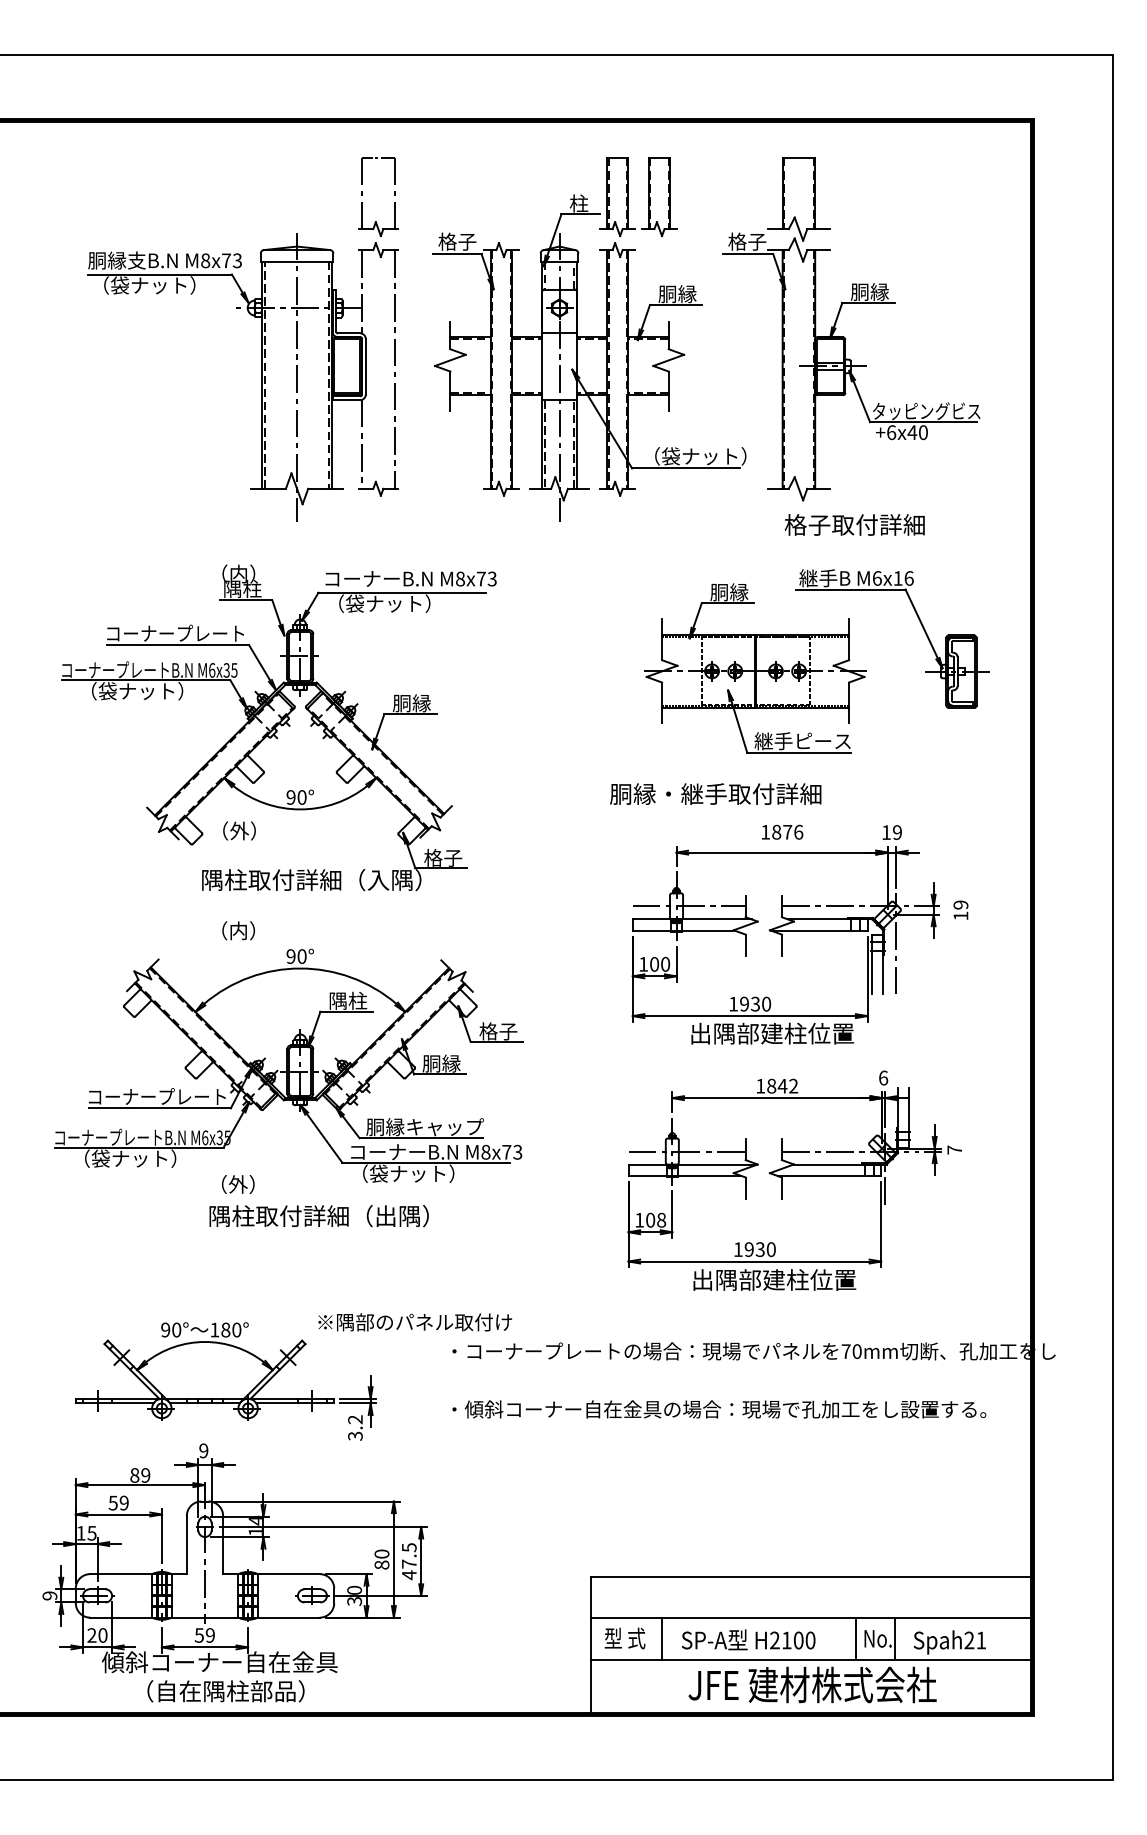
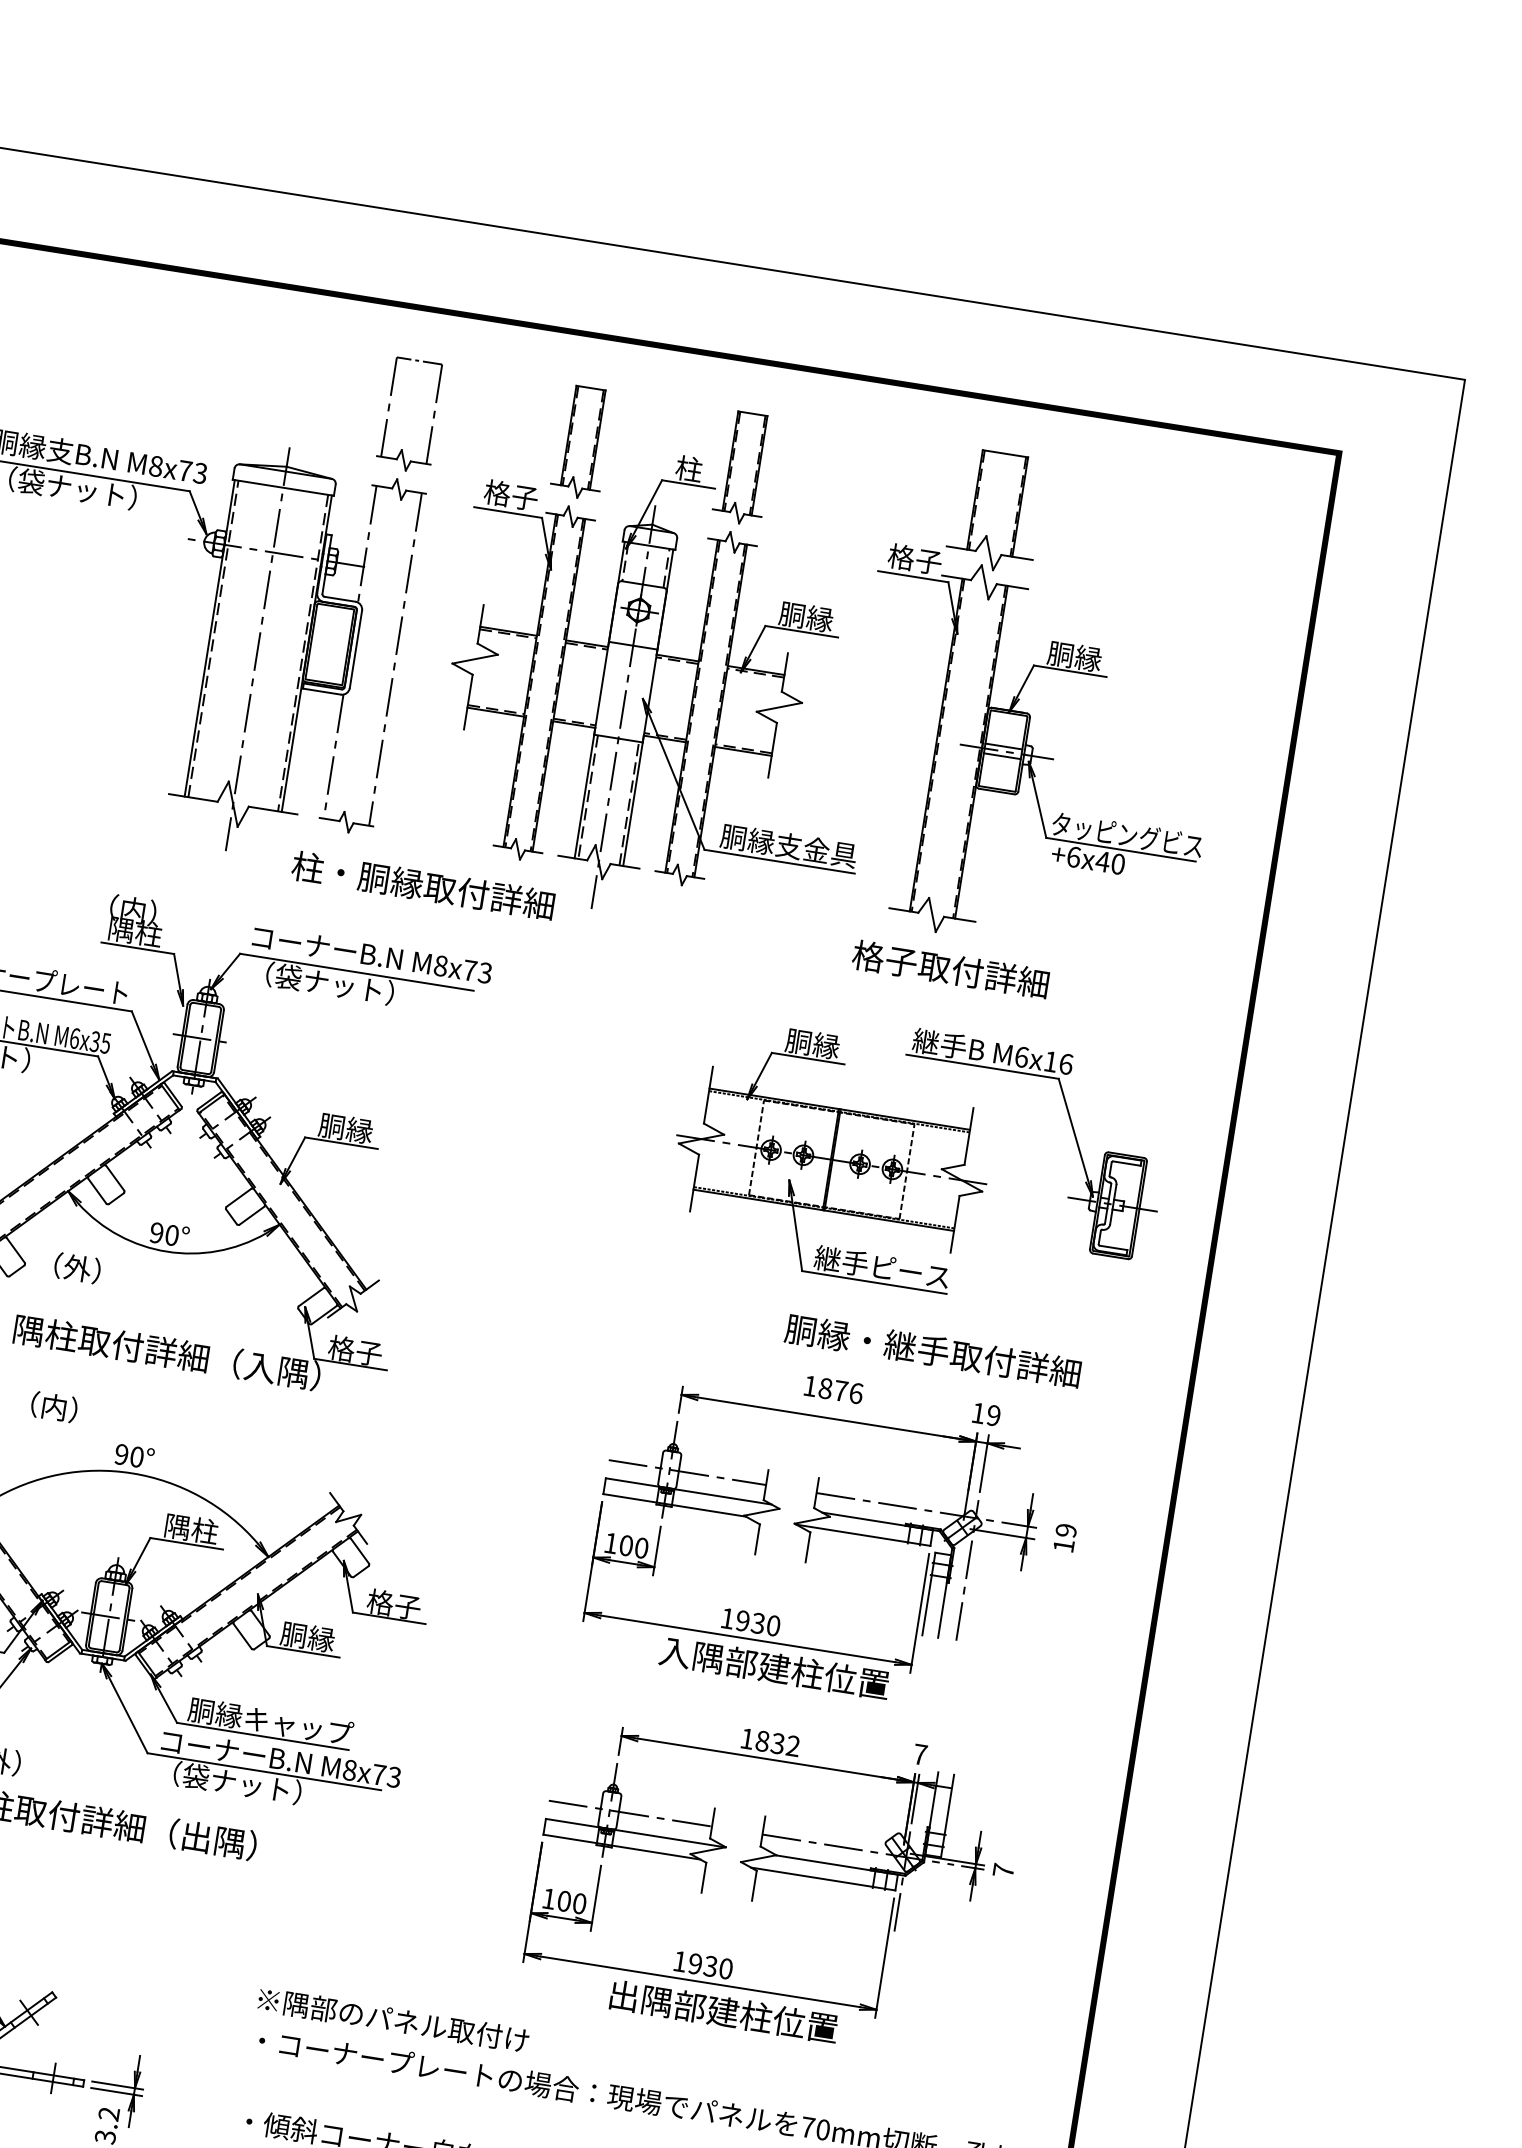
part: (659, 196) -> (582, 442), moved
text: (694, 456) -> (794, 846), （袋ナット） -> 胴縁支金具
part: (438, 524) -> (422, 885), added
text: (854, 524) -> (950, 968), moved
text: (715, 793) -> (932, 1350), moved
text: (700, 1033) -> (675, 1652), 出隅部建柱位置 -> 入隅部建柱位置
text: (883, 1077) -> (920, 1753), 6 -> 7
text: (782, 1085) -> (777, 1742), 1842 -> 1832
text: (661, 1220) -> (579, 1904), 108 -> 100
text: (415, 1322) -> (393, 2020), moved

